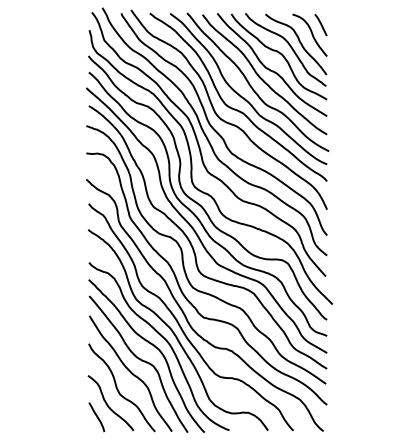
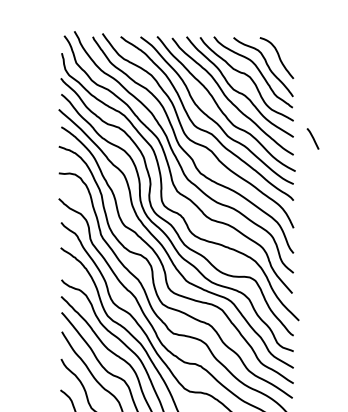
line: (320, 25) -> (312, 139), moved

